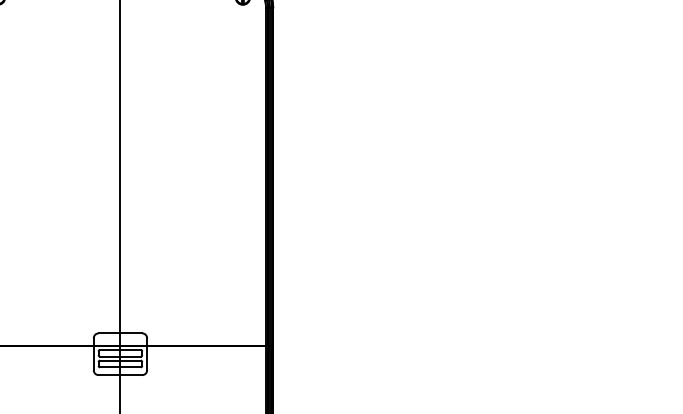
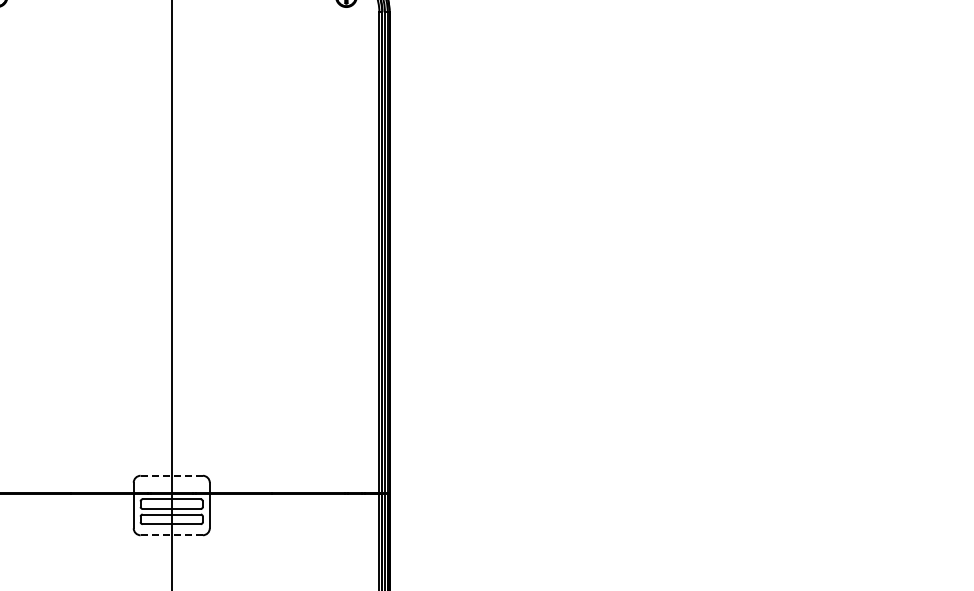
line: (120, 333) -> (172, 475), solid -> dashed
line: (120, 375) -> (171, 535), solid -> dashed

